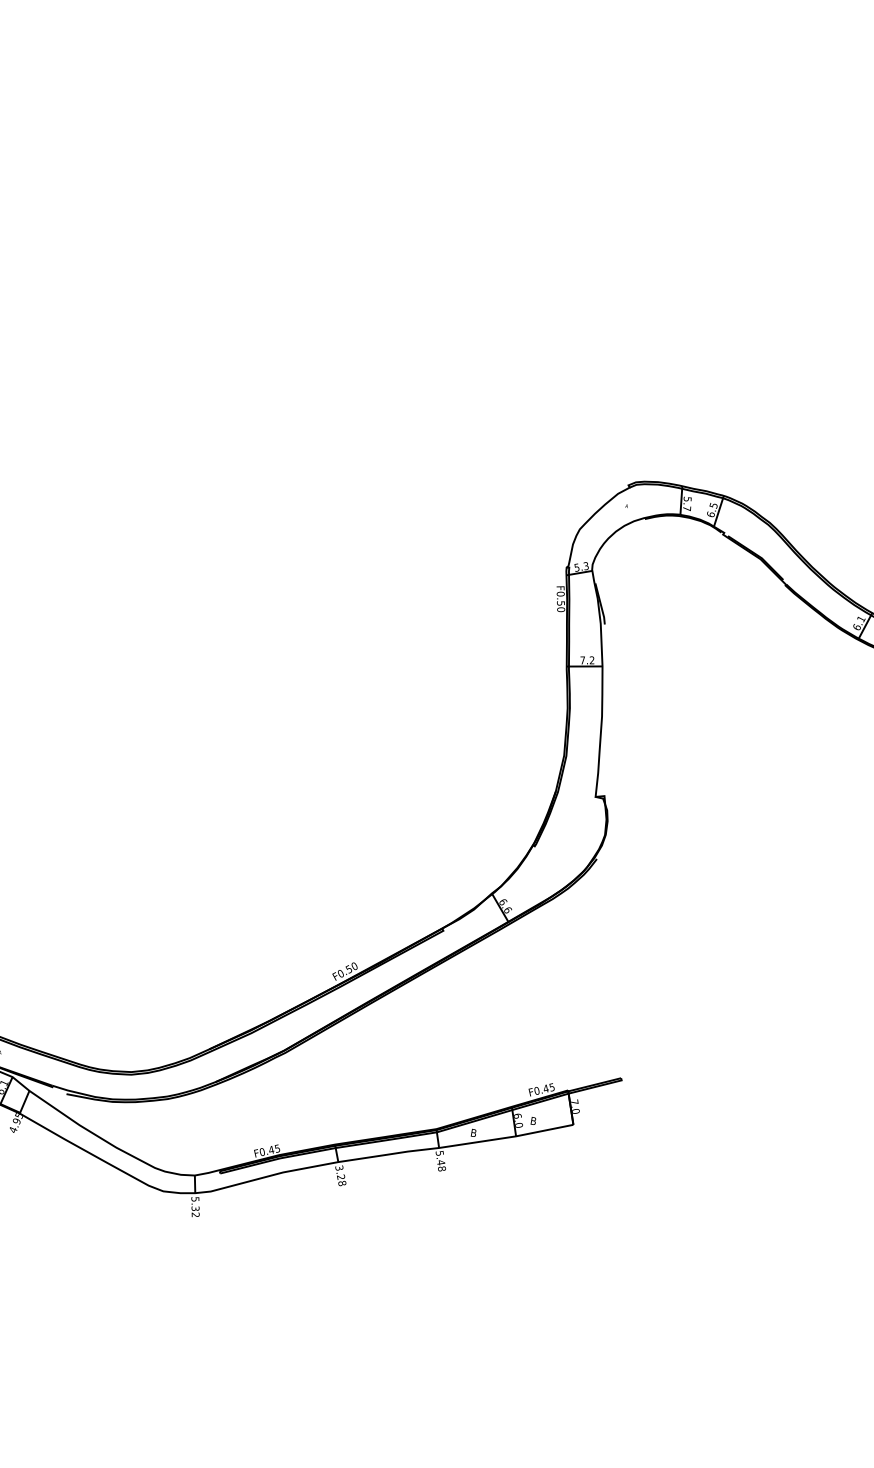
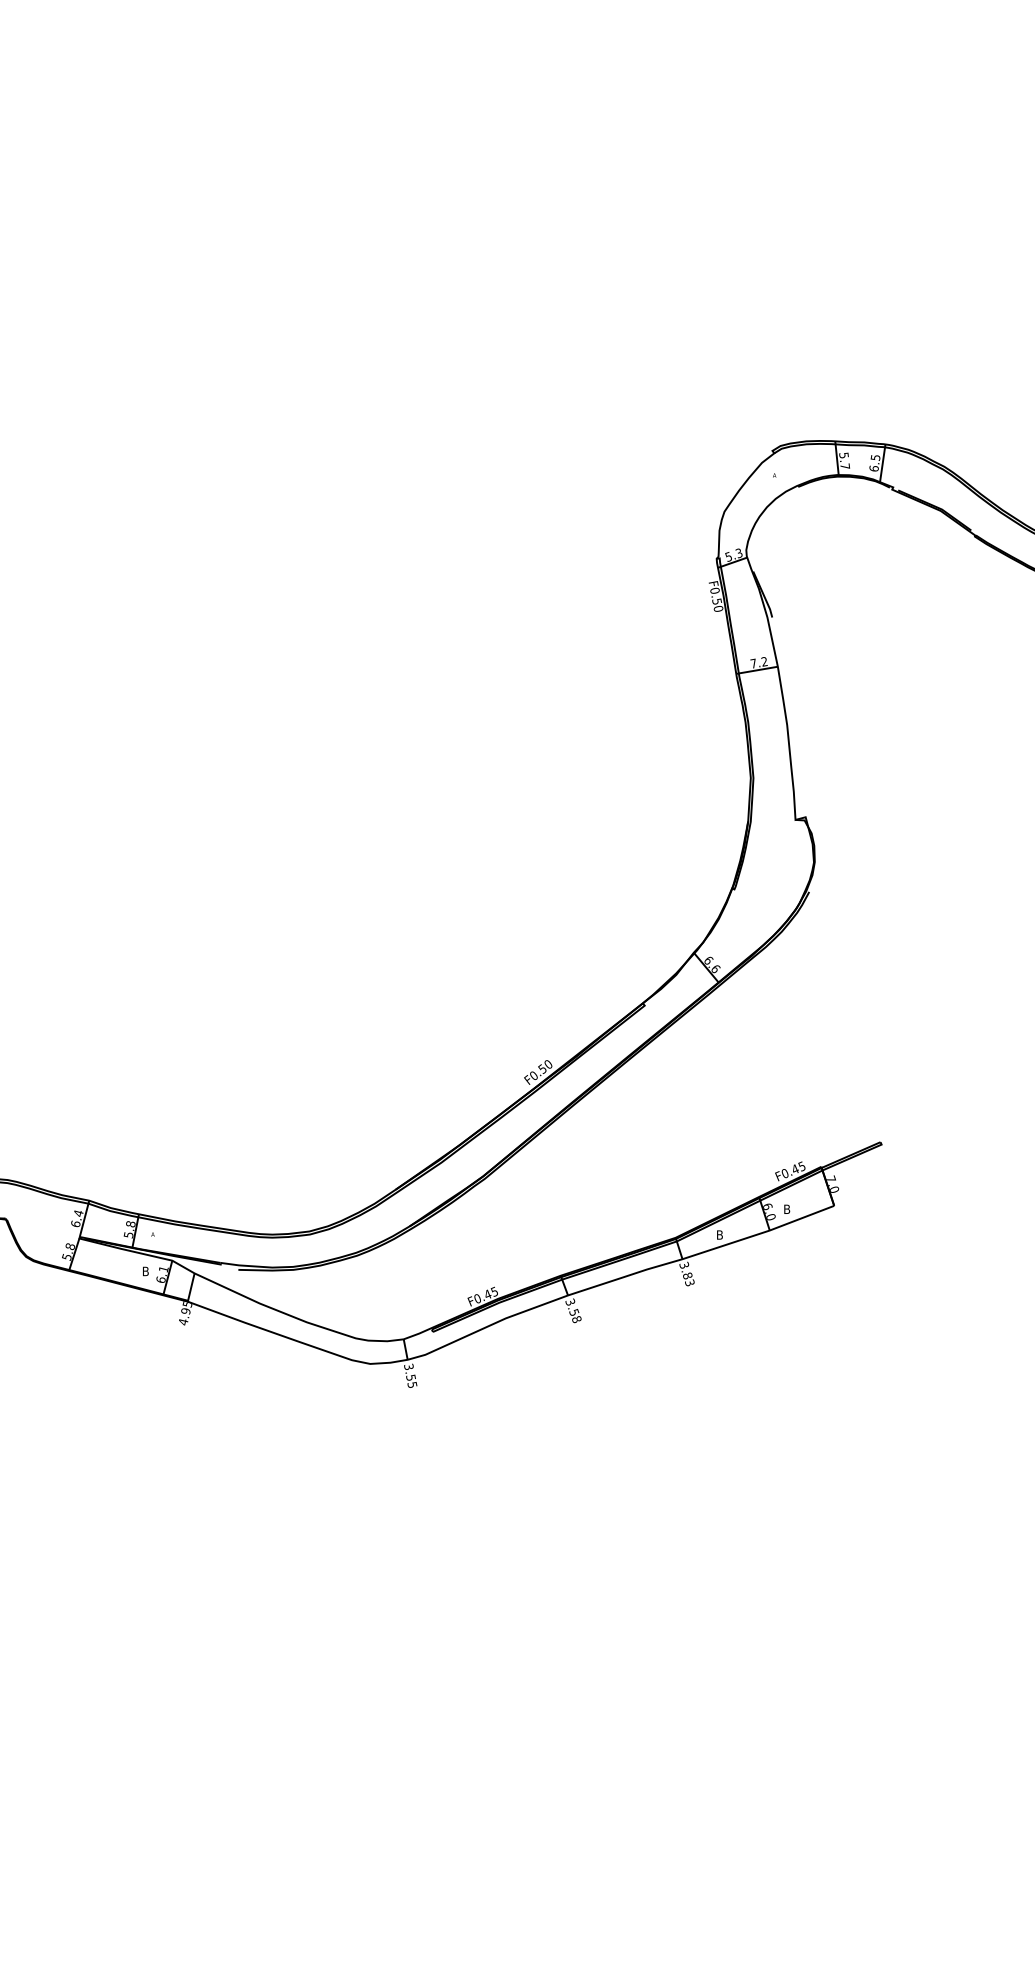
text: (441, 1160) -> (687, 1273), 5.48 -> 3.83
text: (341, 1177) -> (574, 1312), 3.28 -> 3.58
text: (196, 1206) -> (411, 1375), 5.32 -> 3.55

